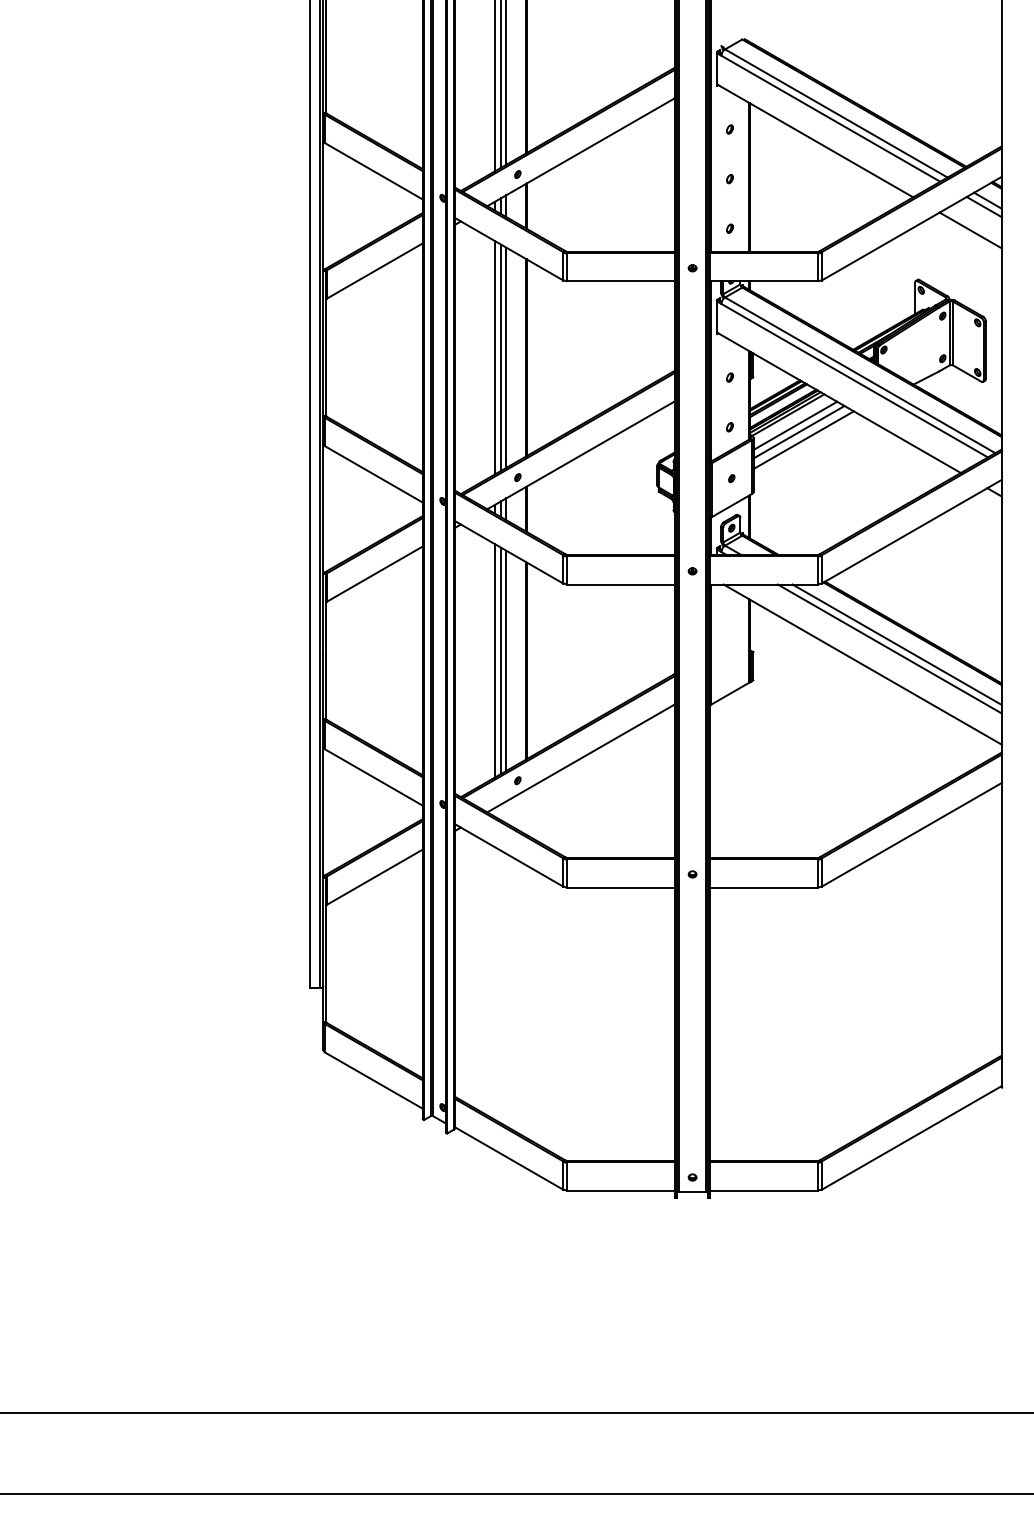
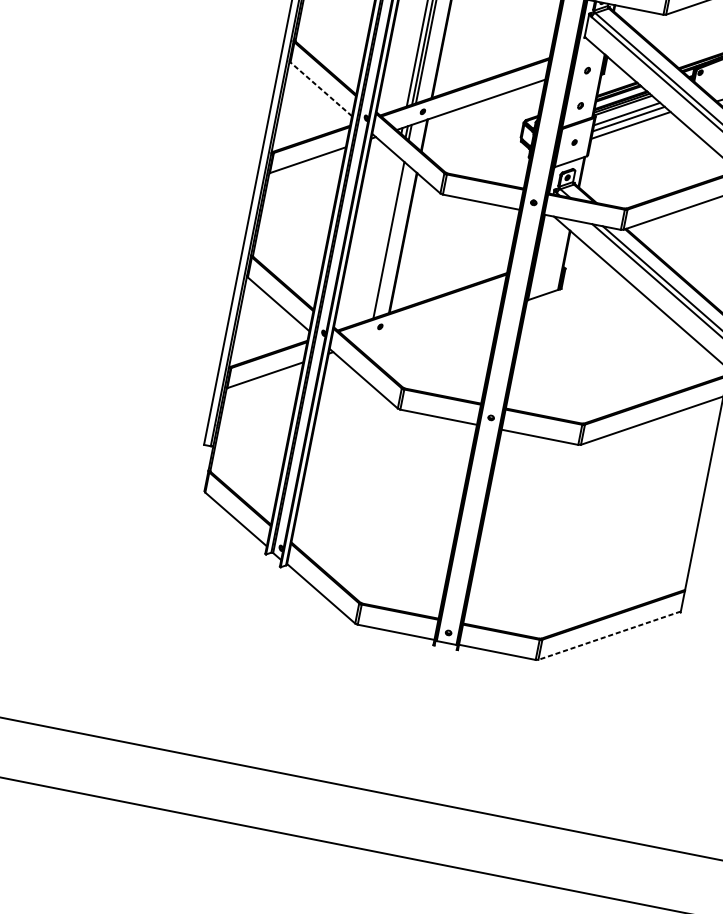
line: (373, 474) -> (320, 89), solid -> dashed
line: (494, 660) -> (380, 238), removed
line: (501, 660) -> (385, 239), removed
line: (581, 758) -> (428, 320), removed
line: (911, 1137) -> (609, 635), solid -> dashed

